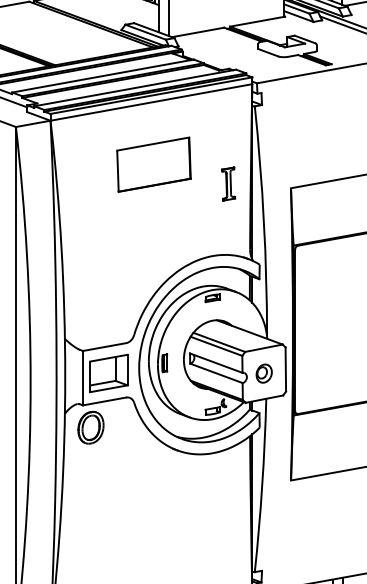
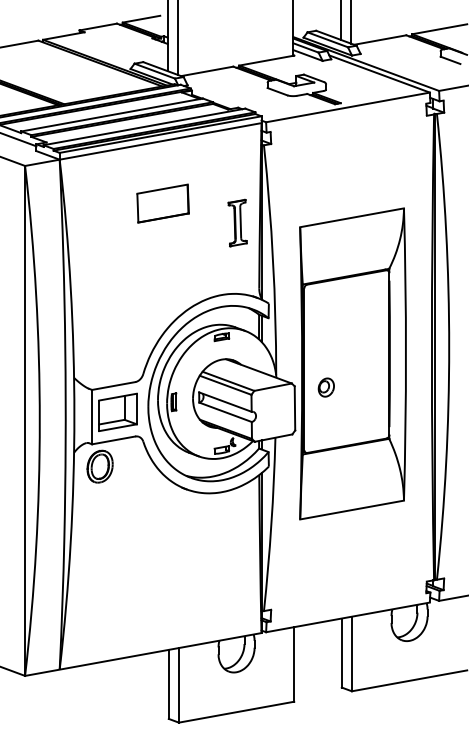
part: (153, 164) -> (162, 203), size x0.7
part: (228, 183) -> (237, 222), size x1.4
part: (263, 373) -> (325, 387), moved

